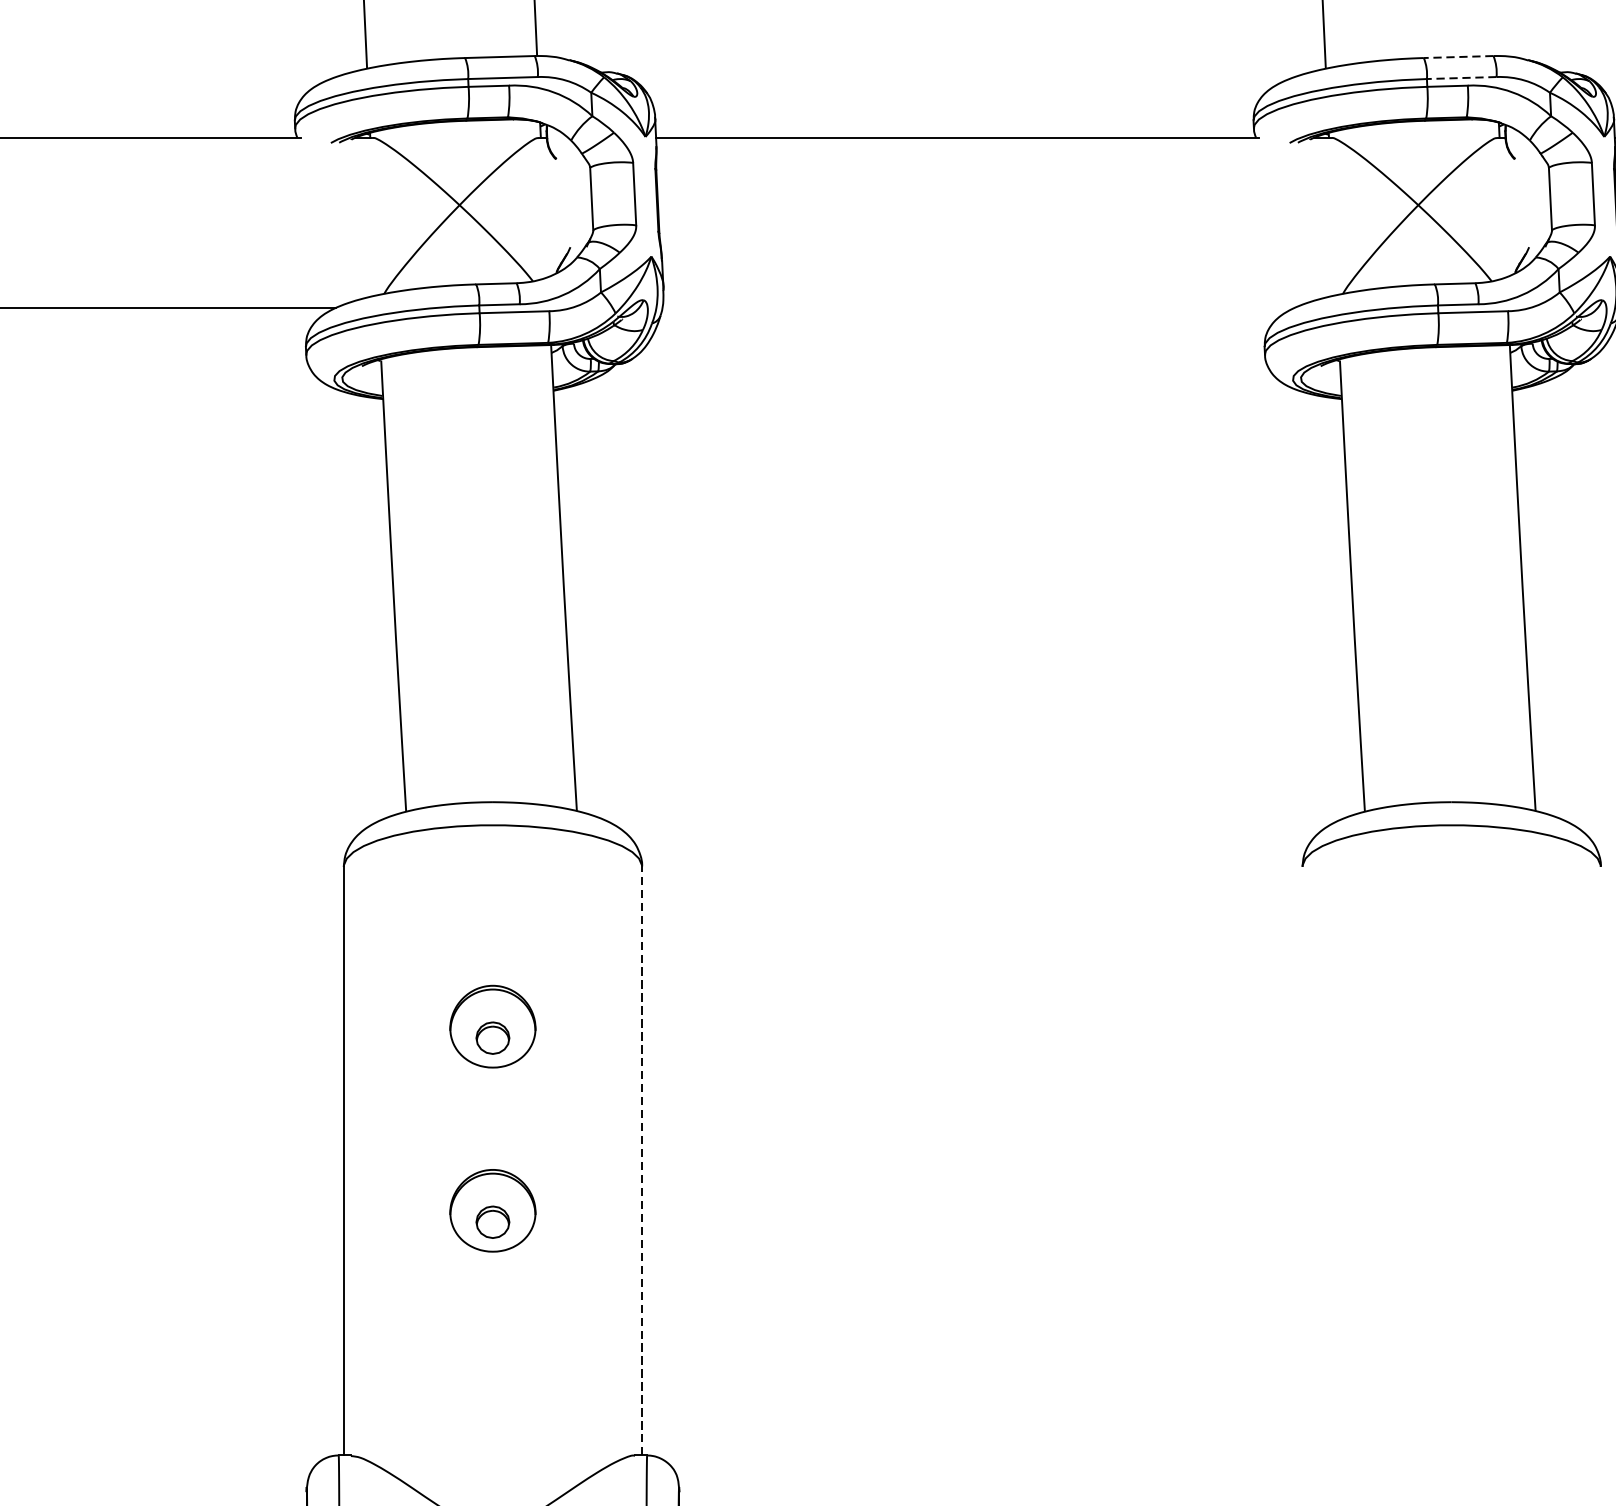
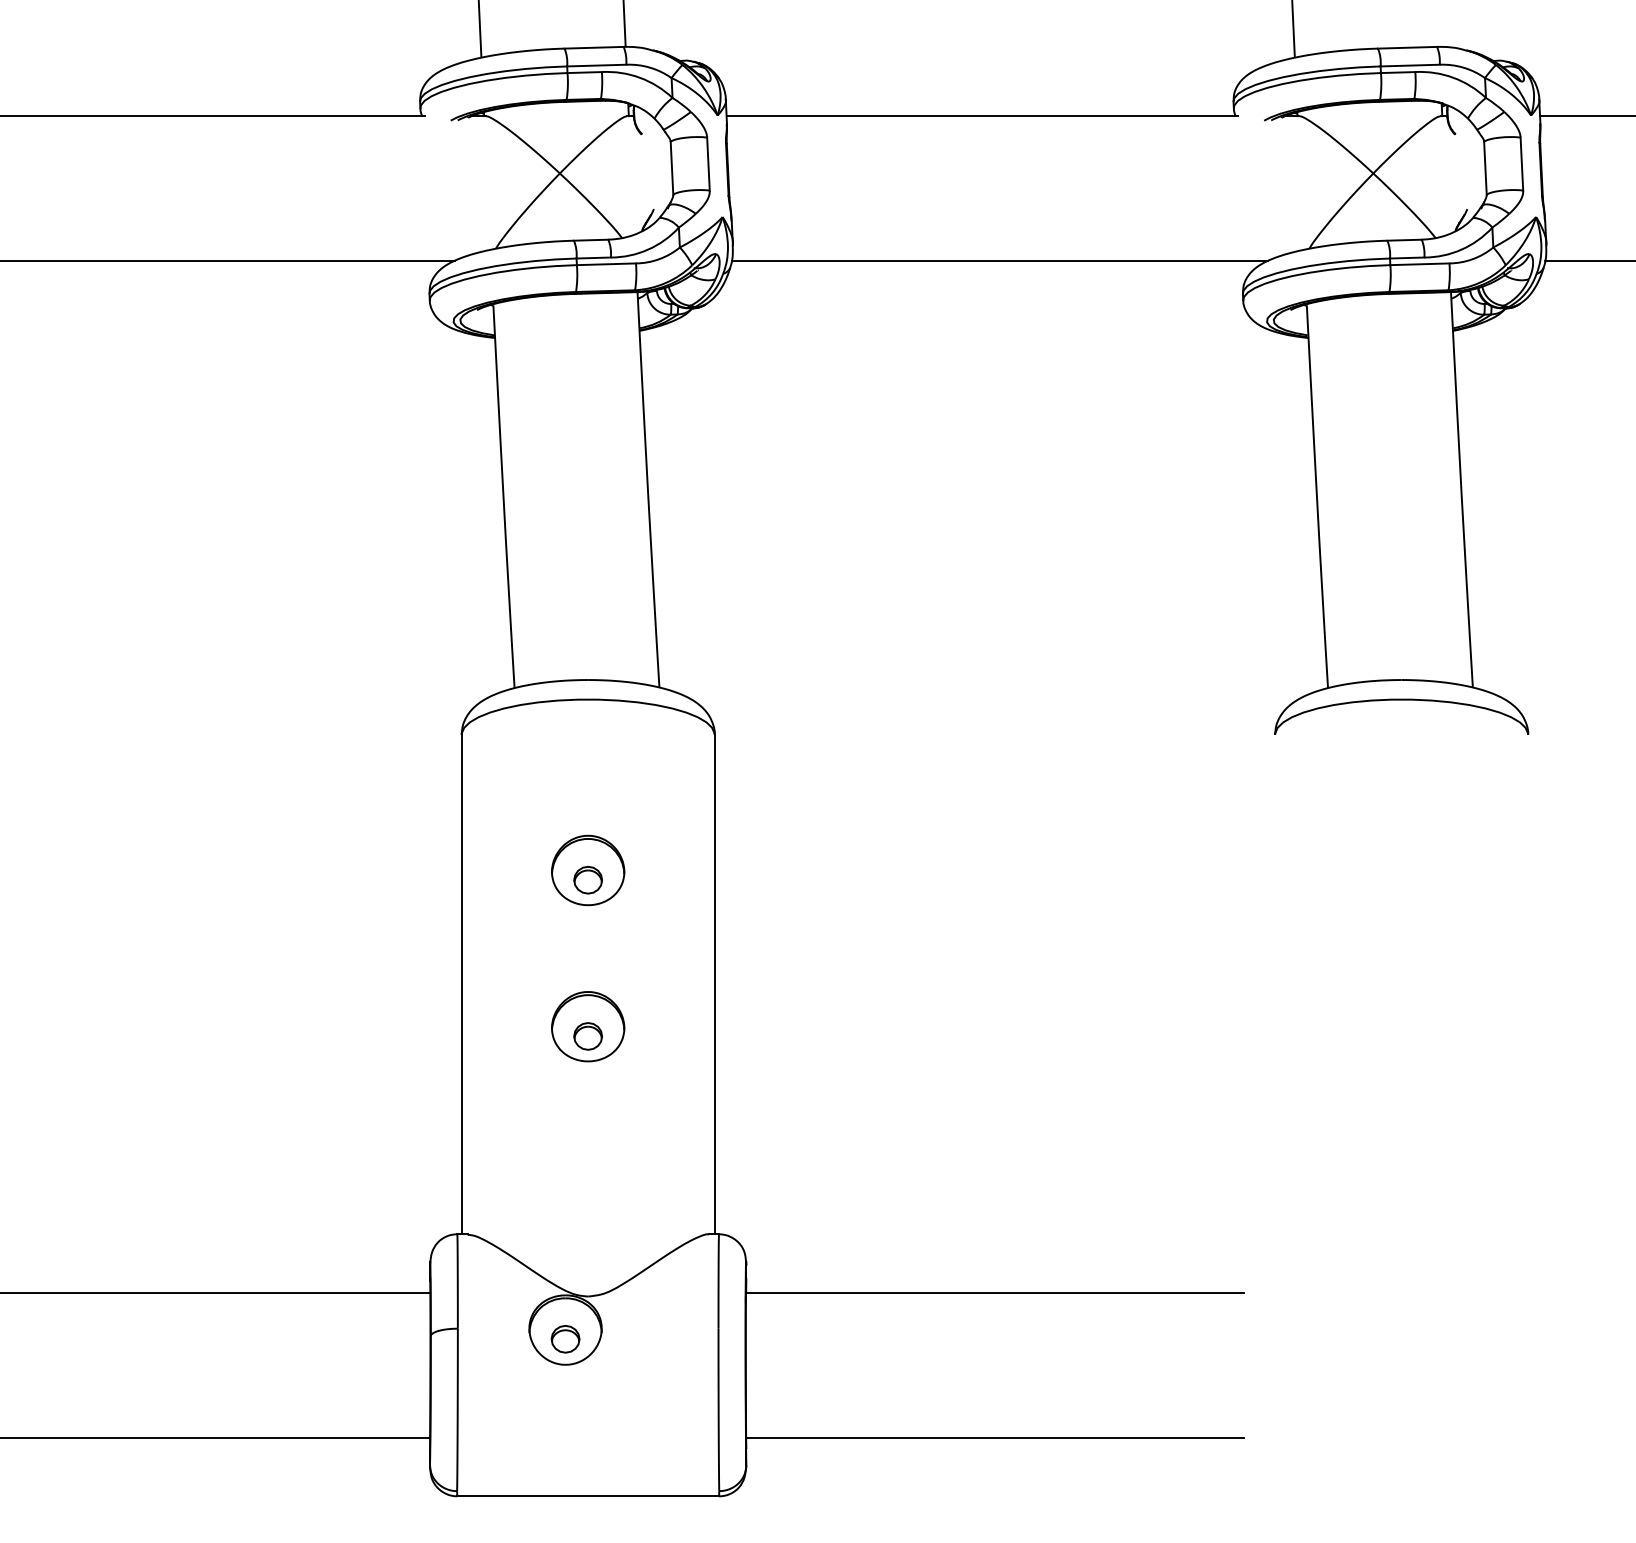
line: (1458, 56) -> (1407, 47), dashed -> solid
line: (1462, 77) -> (1410, 65), dashed -> solid
line: (977, 307) -> (999, 260), added
line: (641, 1161) -> (714, 984), dashed -> solid

